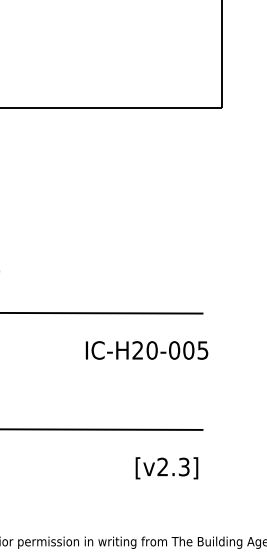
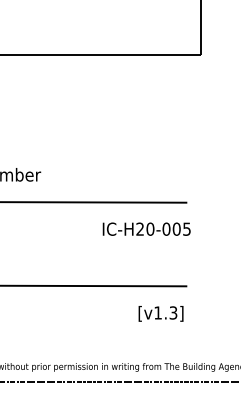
text: (161, 466) -> (157, 312), [v2.3] -> [v1.3]

